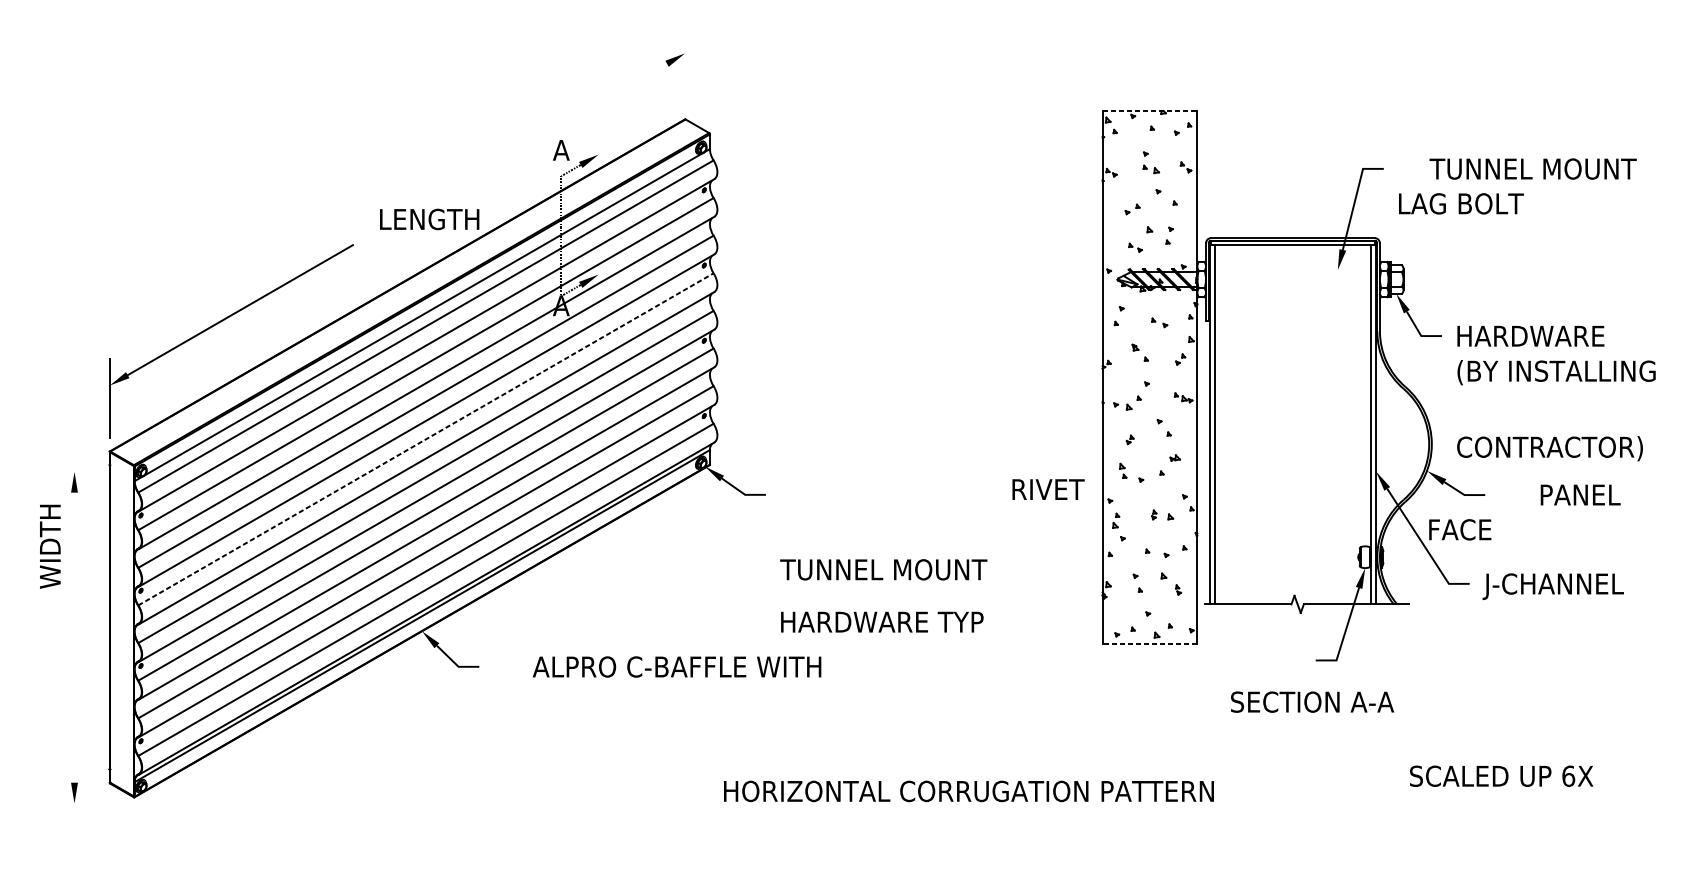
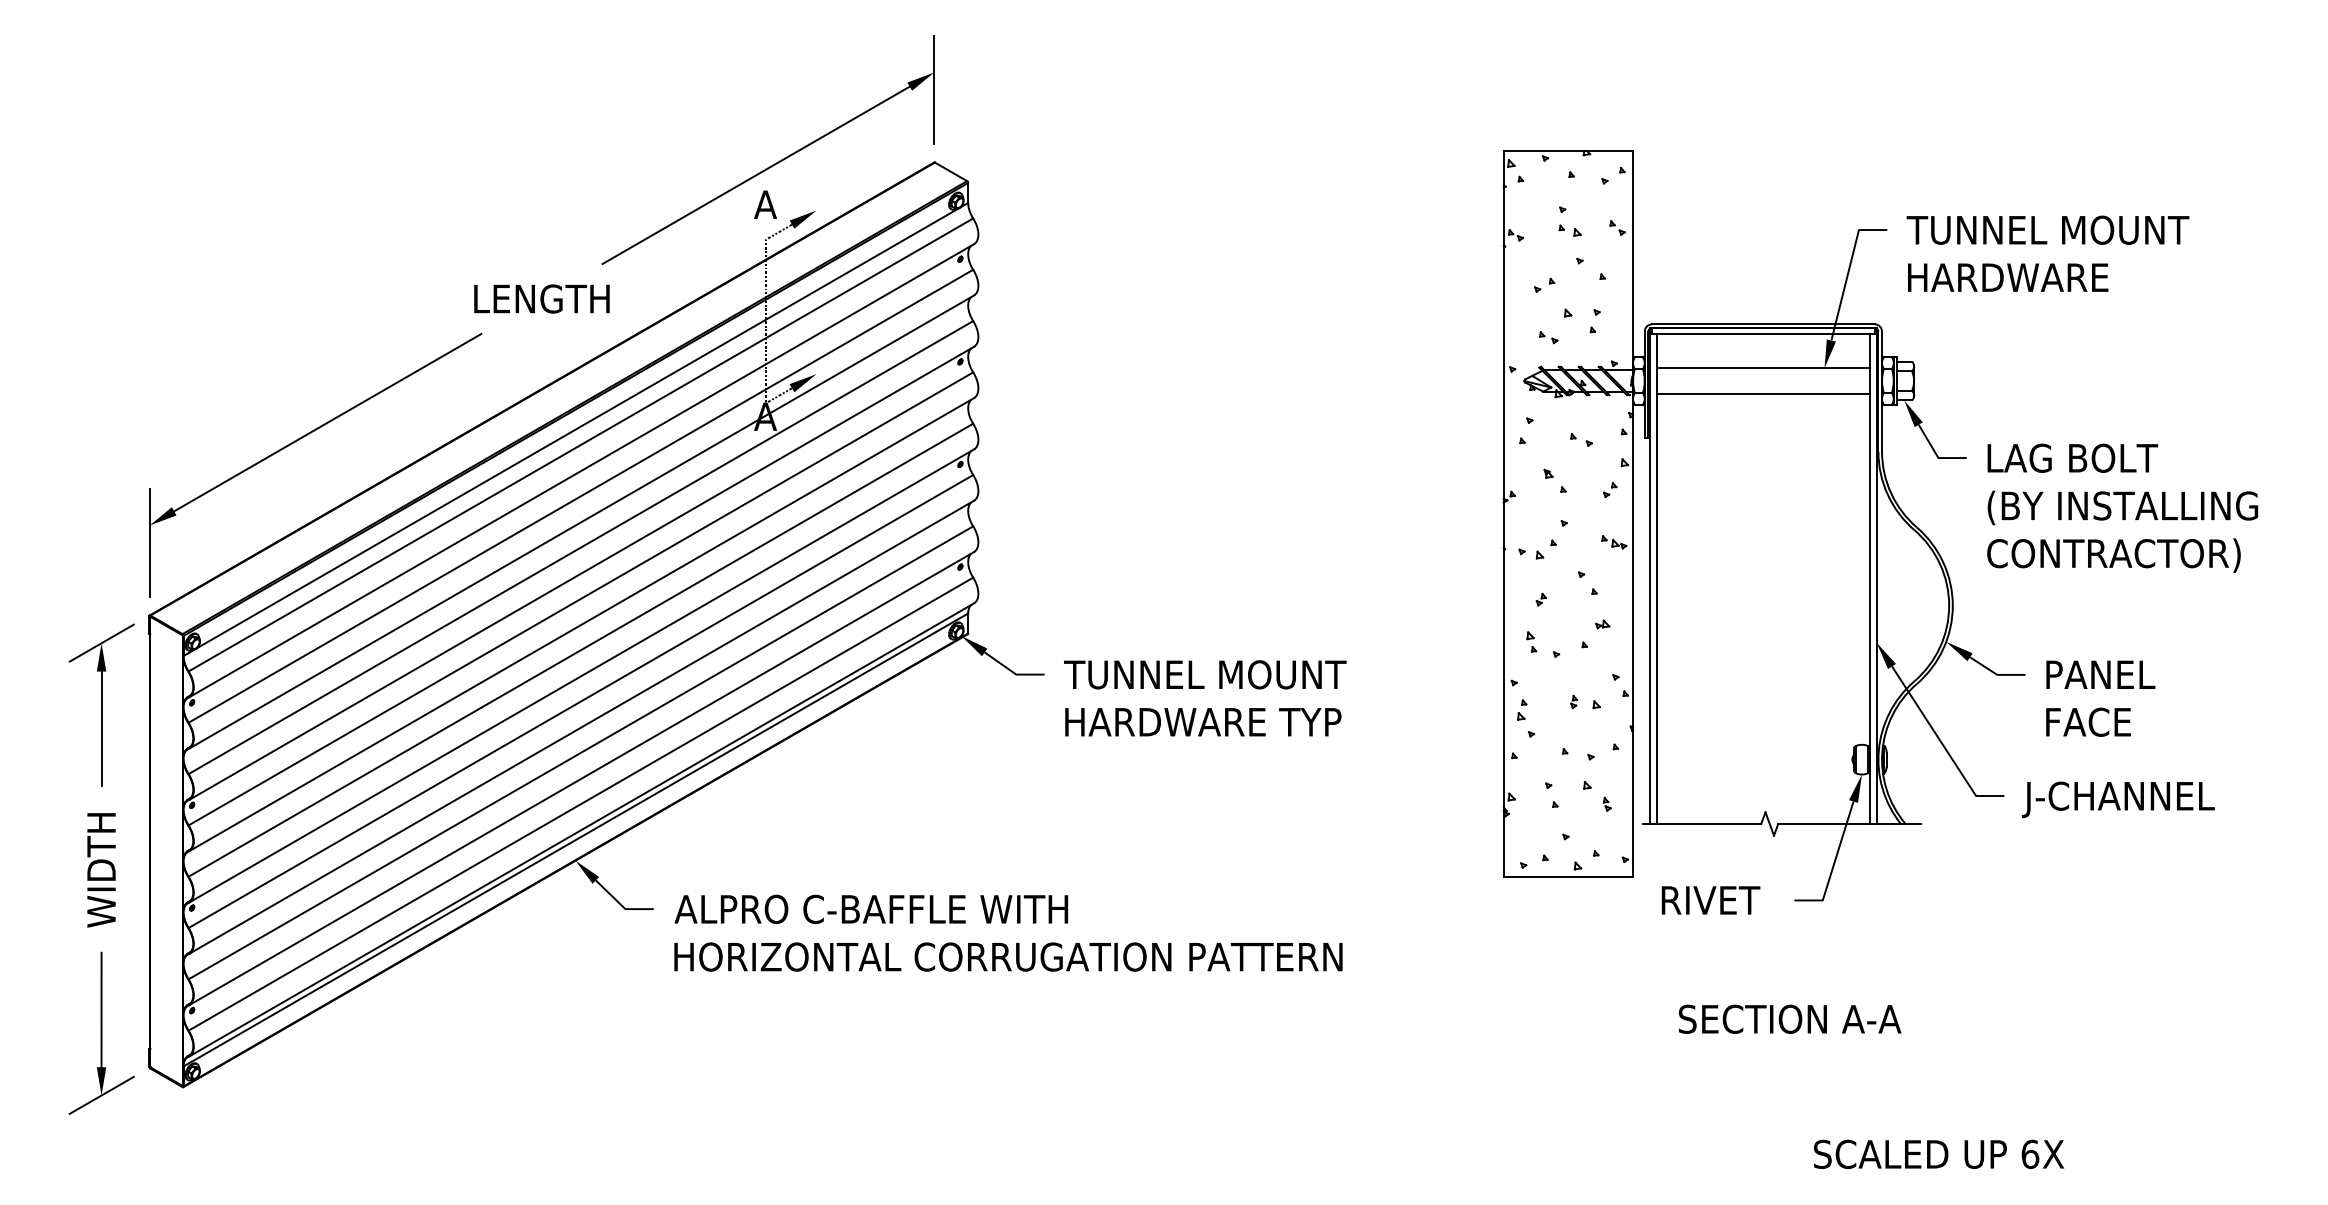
line: (685, 65) -> (934, 89), added
line: (1150, 111) -> (1568, 151), dashed -> solid
line: (553, 128) -> (755, 174), added
text: (1532, 168) -> (2047, 229), moved
text: (1473, 203) -> (2009, 277), LAG BOLT -> HARDWARE
text: (429, 219) -> (541, 298), moved
line: (1293, 270) -> (1763, 368), added
line: (1293, 289) -> (1763, 394), added
text: (1532, 335) -> (2089, 457), HARDWARE -> LAG BOLT
line: (425, 439) -> (580, 598), dashed -> solid
text: (1549, 448) -> (2113, 555), moved
line: (74, 471) -> (101, 642), added
text: (1048, 489) -> (1710, 900), moved
text: (1580, 494) -> (2100, 674), moved
text: (1460, 529) -> (2088, 721), moved
line: (74, 534) -> (101, 728), added
text: (50, 546) -> (101, 870), moved
text: (883, 569) -> (1205, 674), moved
text: (882, 622) -> (1203, 722), moved
line: (1150, 643) -> (1568, 877), dashed -> solid
text: (676, 666) -> (870, 908), moved
text: (1312, 701) -> (1789, 1018), moved
line: (74, 740) -> (101, 1009), added
text: (1502, 775) -> (1939, 1153), moved
text: (968, 791) -> (1008, 956), moved
line: (74, 802) -> (101, 1094), added

